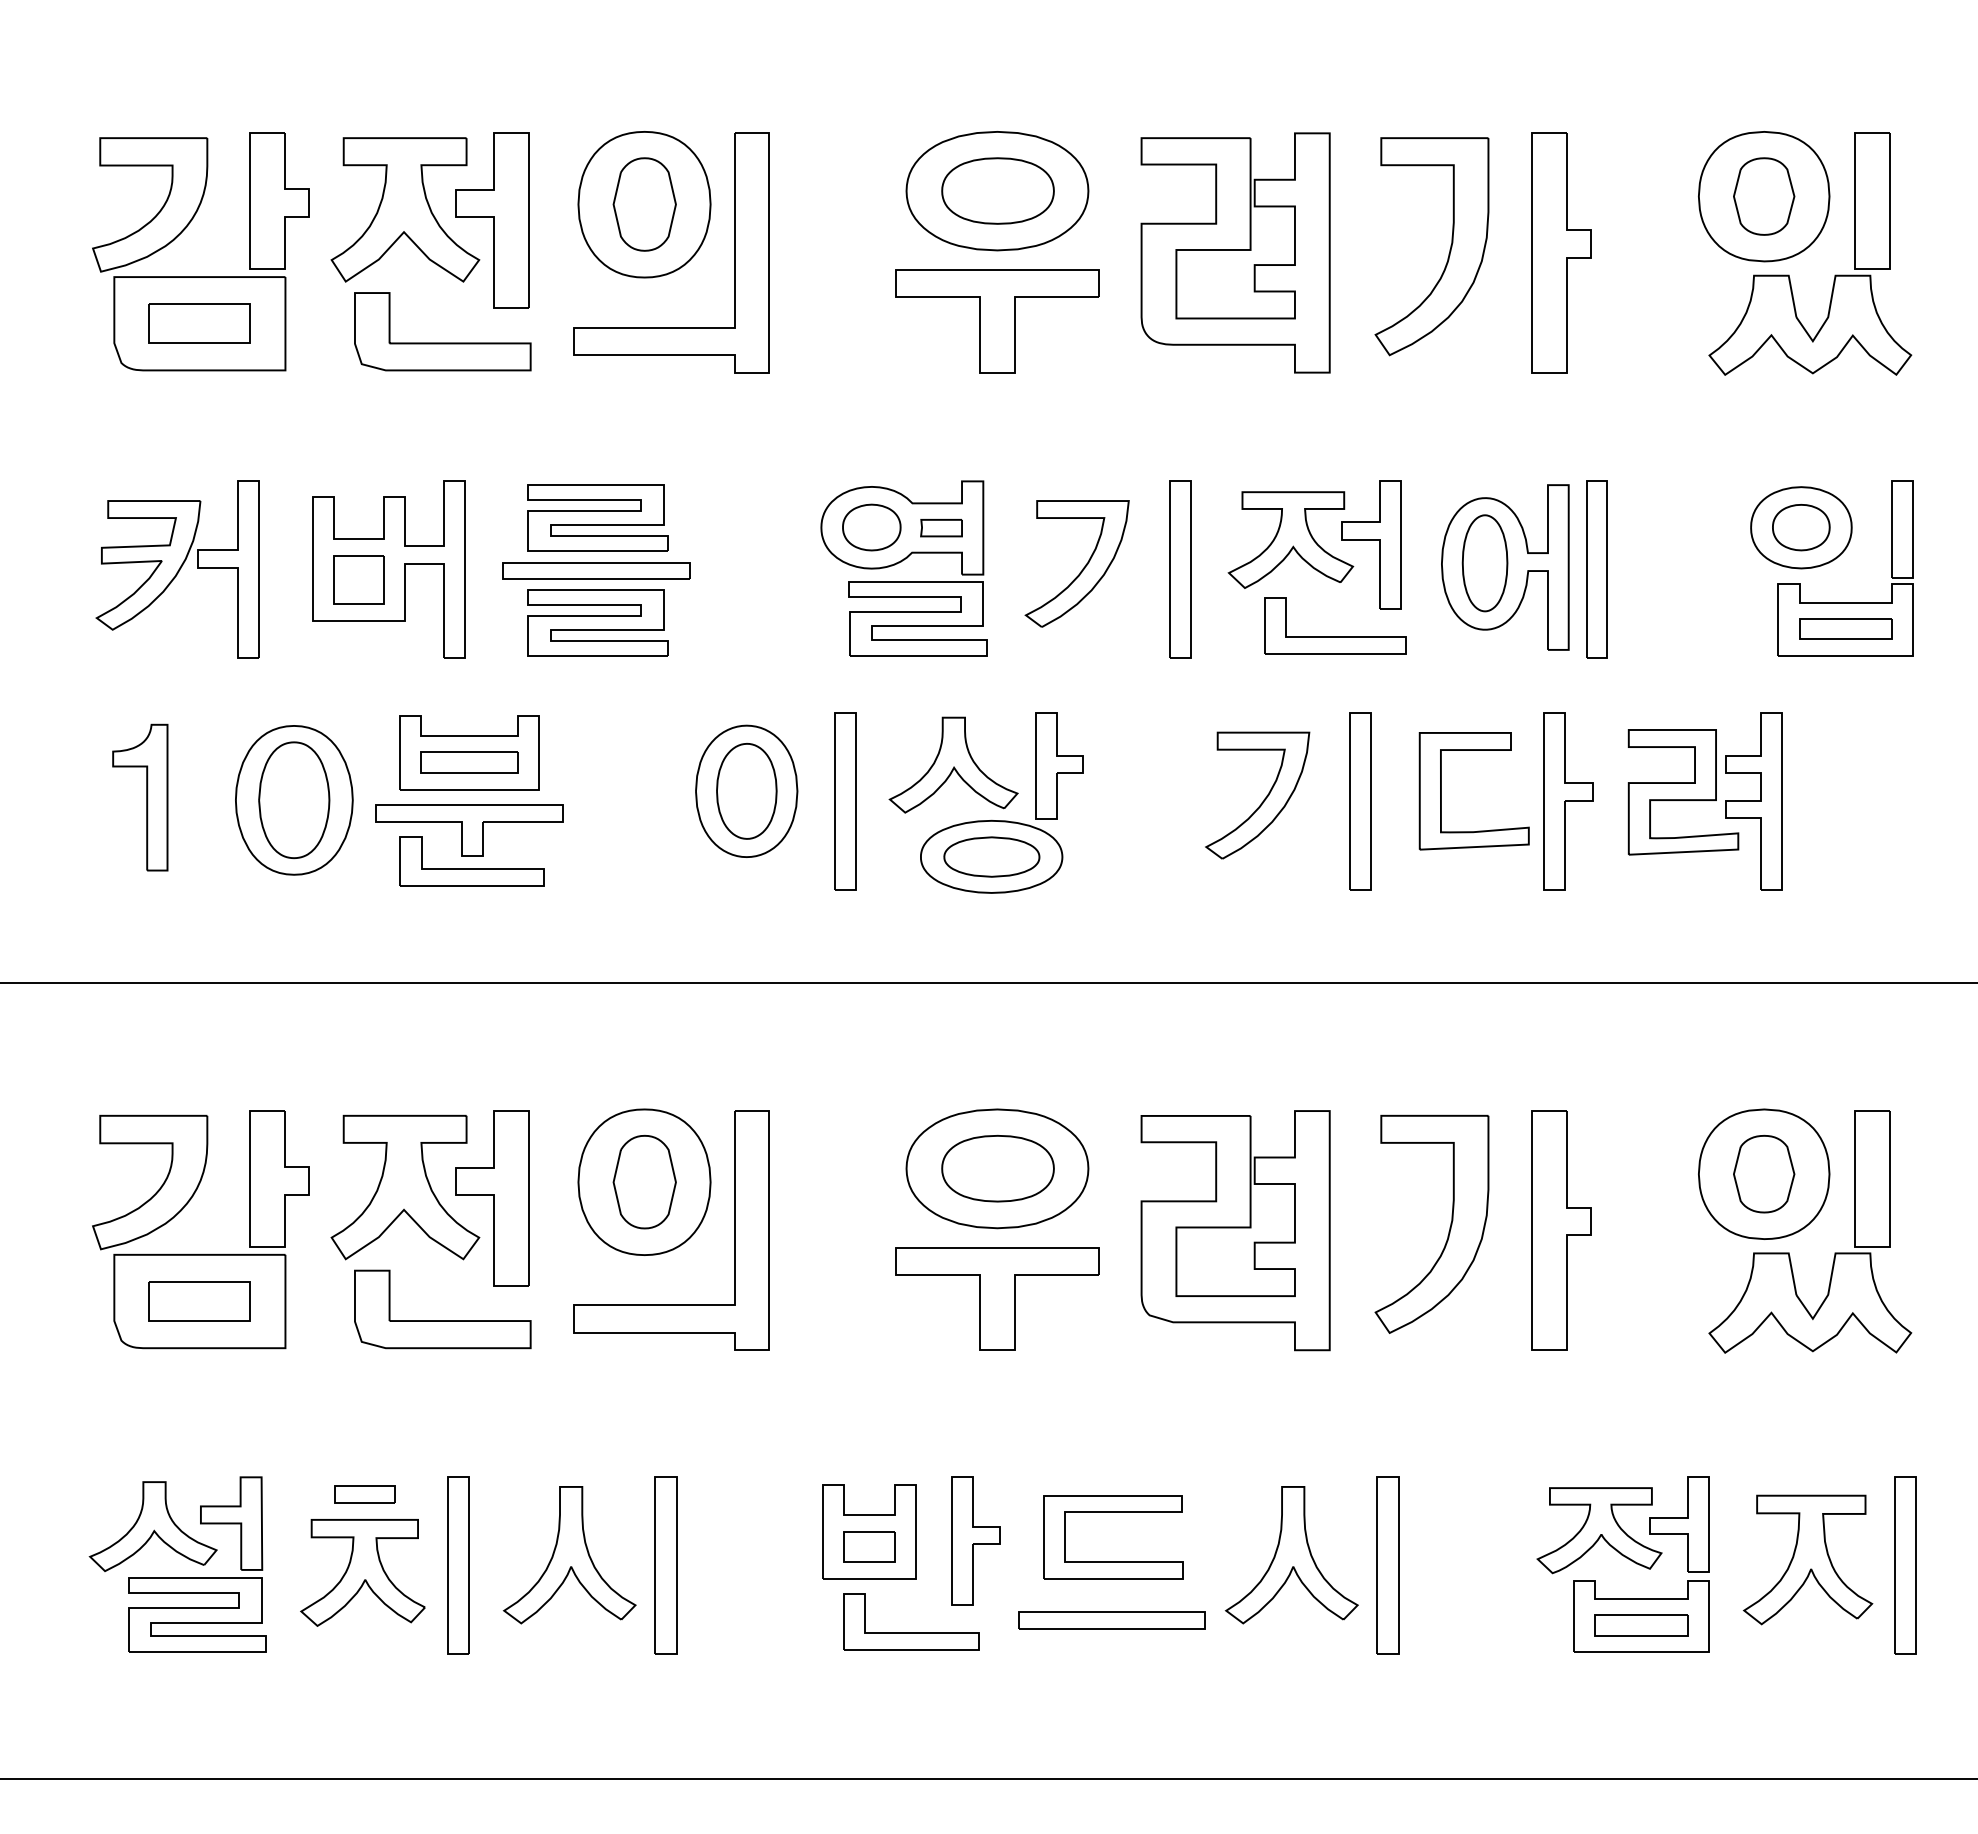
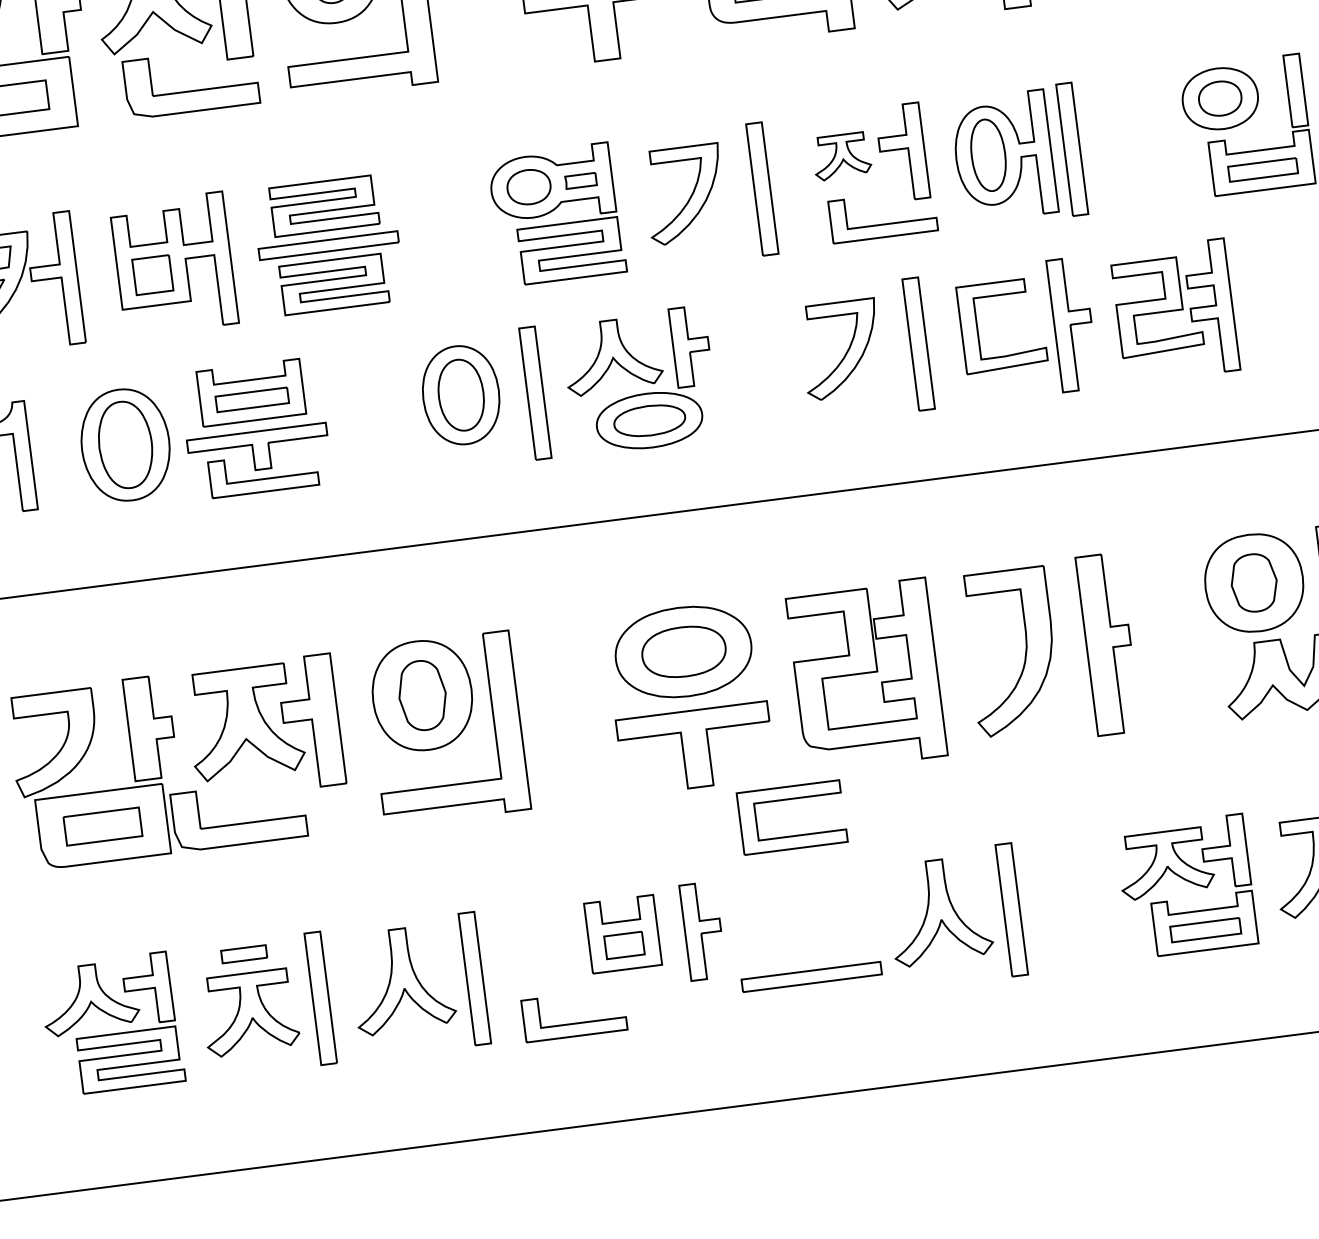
part: (1290, 539) -> (841, 156), size x0.6
part: (442, 1320) -> (239, 823), moved
part: (1113, 1561) -> (794, 835), moved
part: (911, 1632) -> (575, 1023), moved

